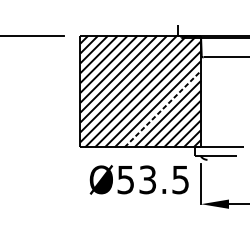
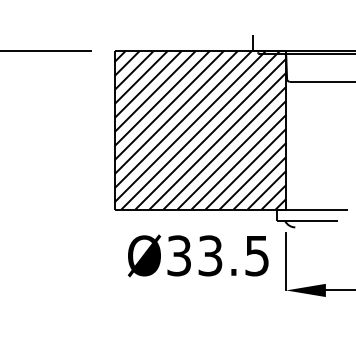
line: (162, 109) -> (231, 155), dashed -> solid
text: (126, 179) -> (179, 255), Ø53.5 -> Ø33.5

